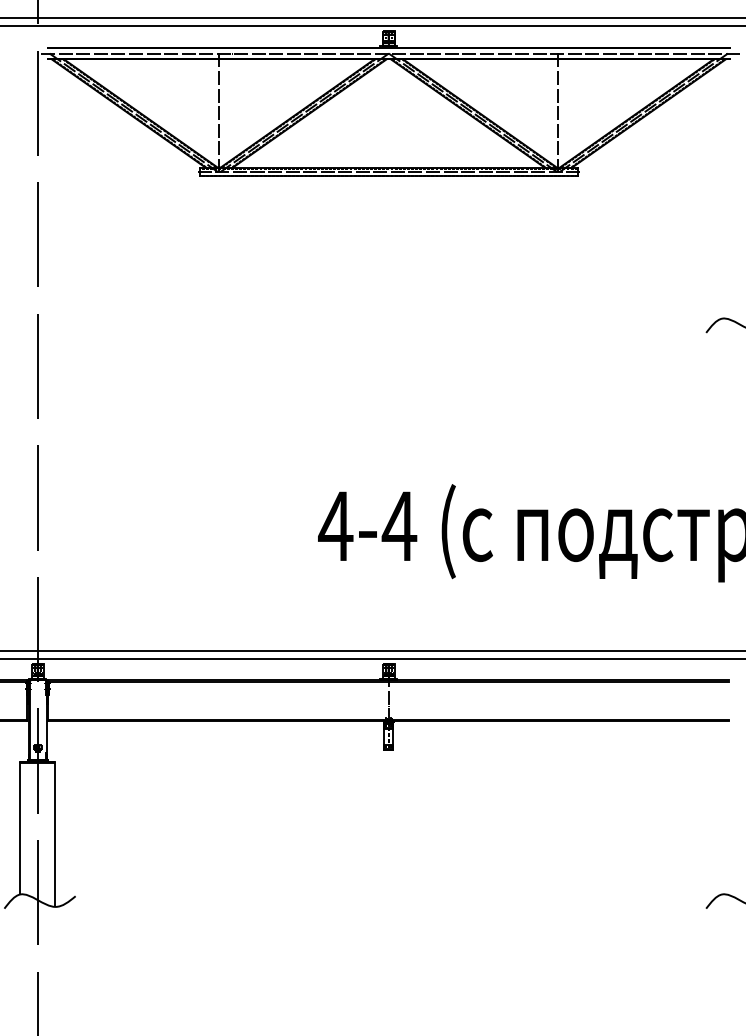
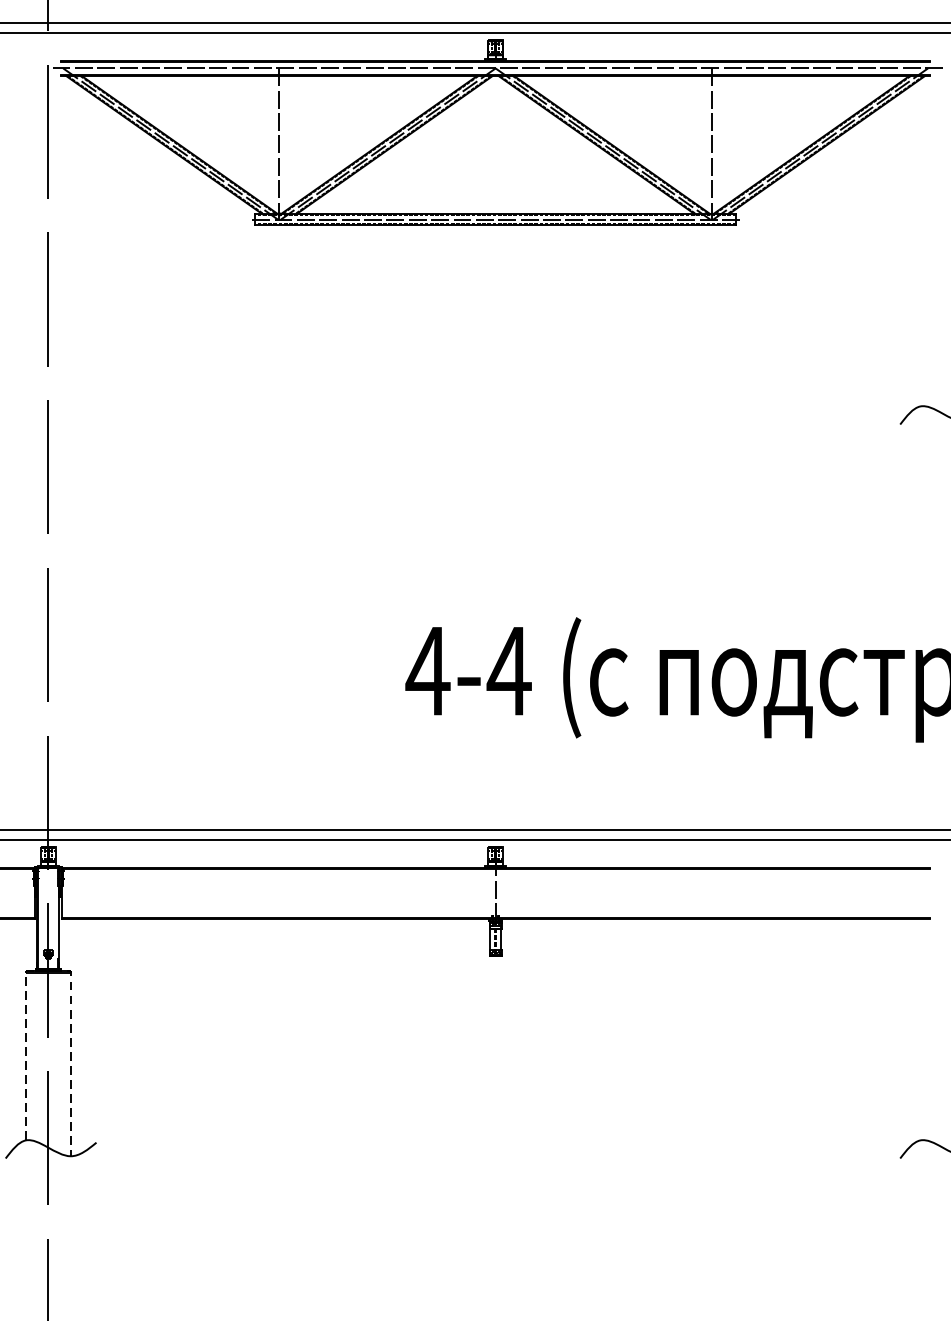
line: (44, 761) -> (56, 970), solid -> dashed

